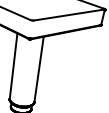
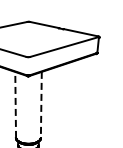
line: (13, 65) -> (15, 104), solid -> dashed
line: (39, 70) -> (41, 105), solid -> dashed

